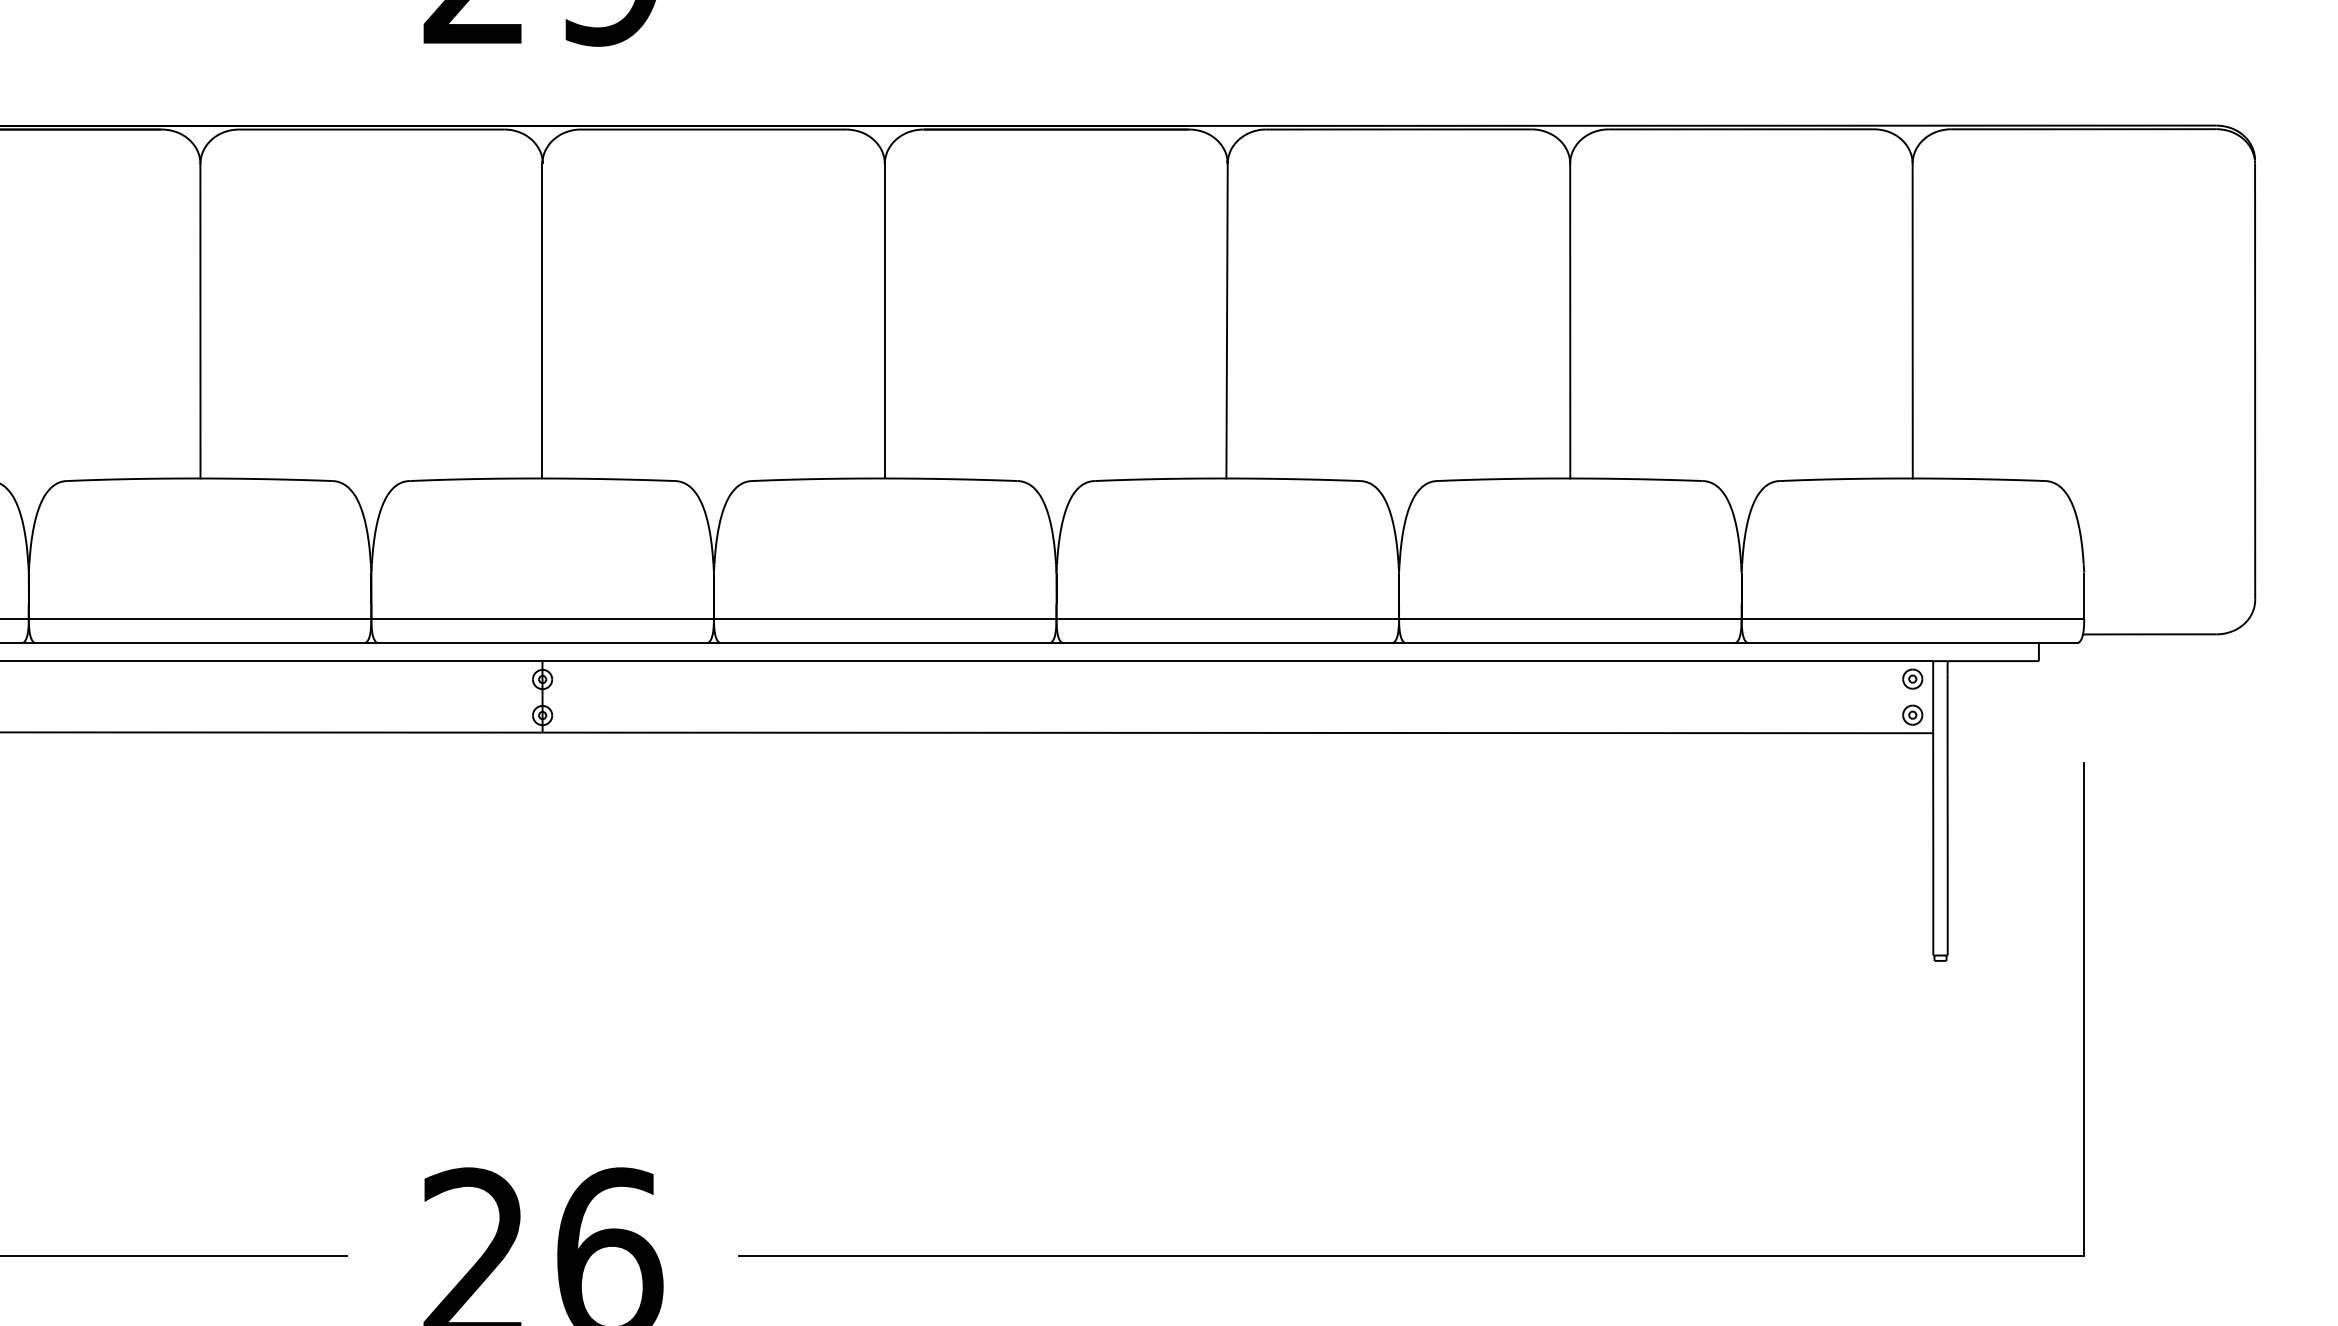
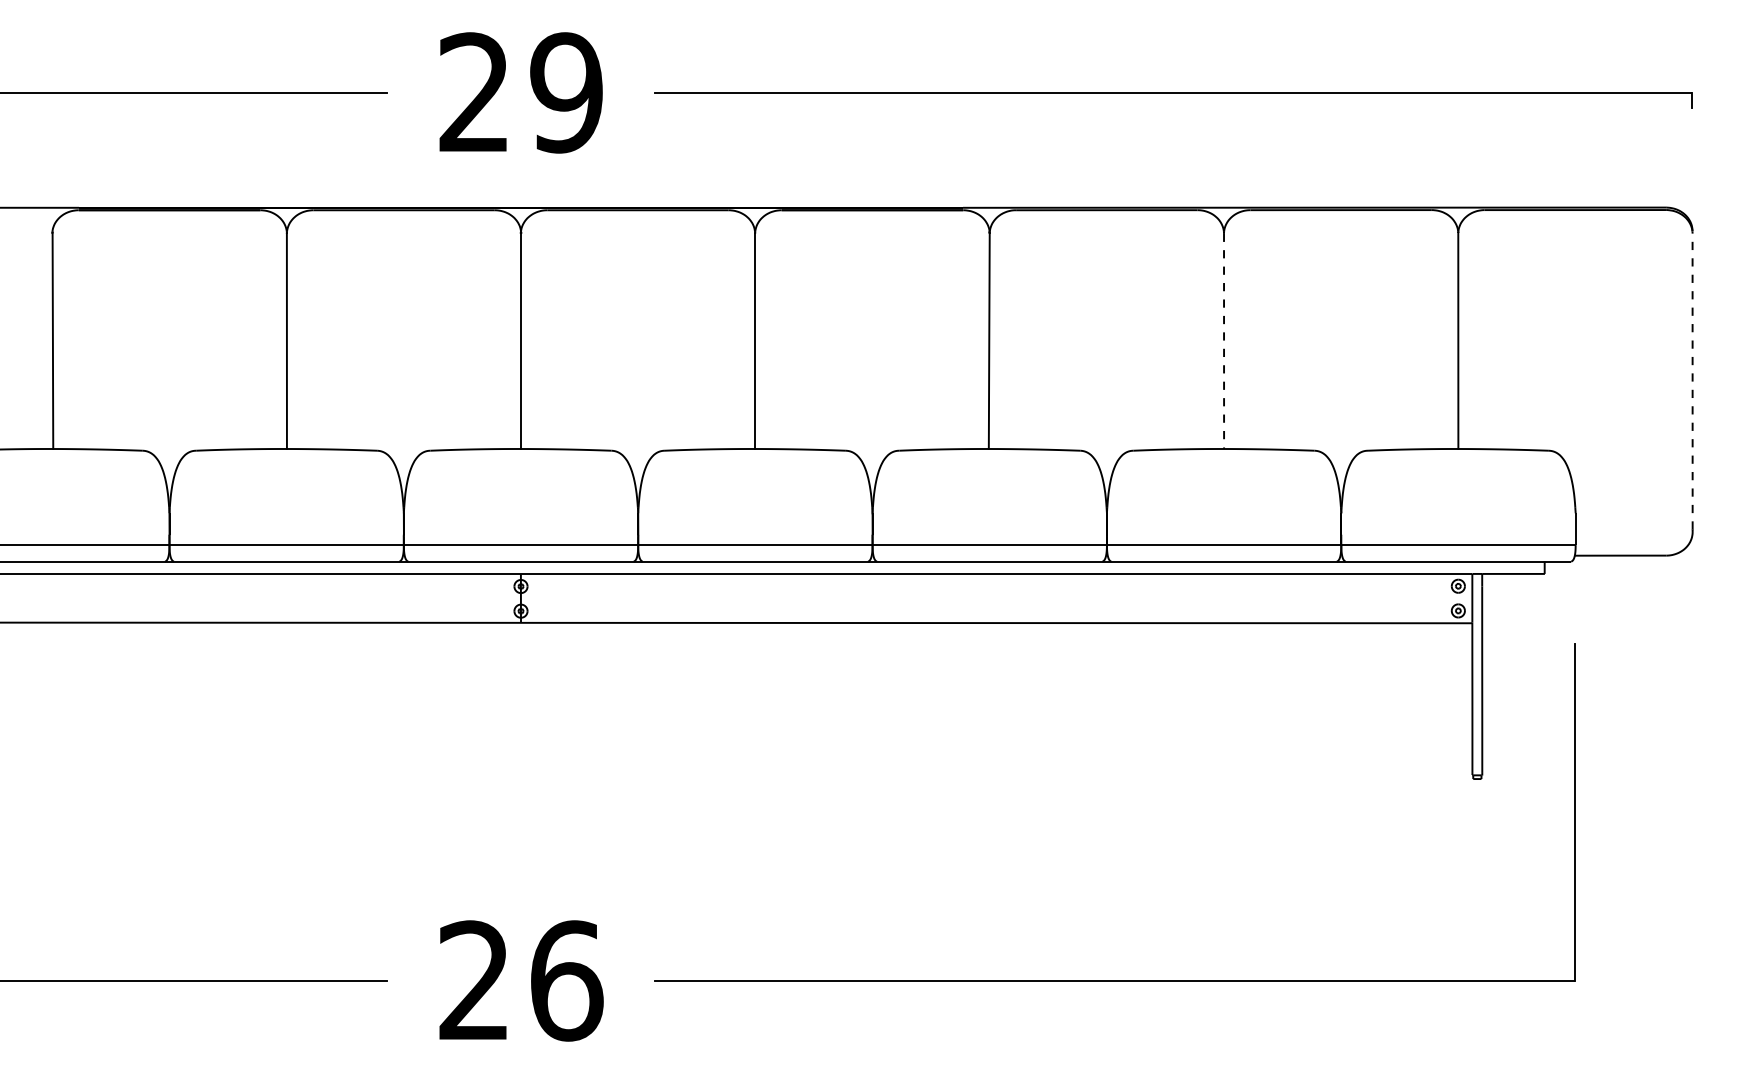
line: (1570, 321) -> (1224, 341), solid -> dashed
line: (2254, 379) -> (1692, 381), solid -> dashed

